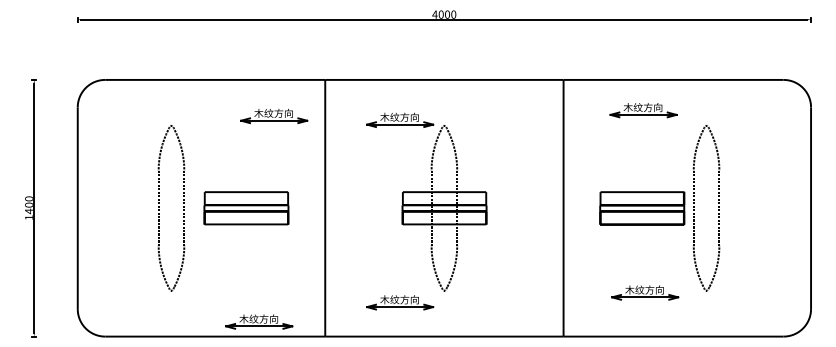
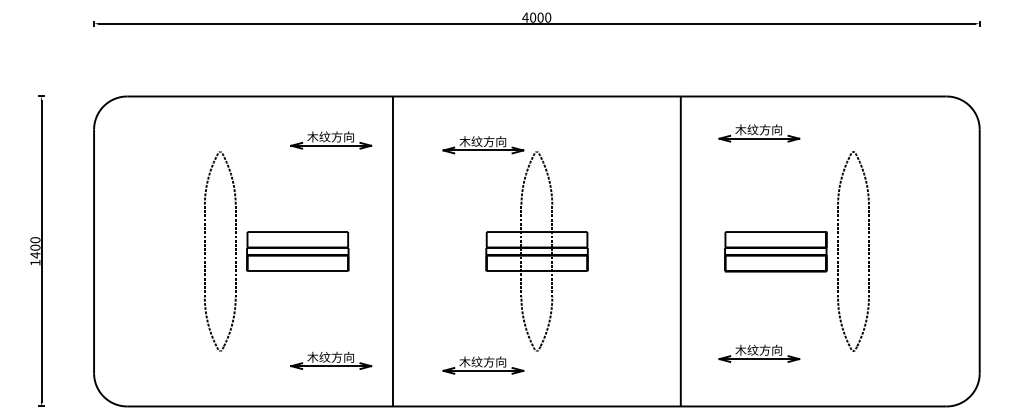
part: (643, 110) -> (759, 133), moved
part: (159, 207) -> (205, 250), moved
part: (645, 292) -> (759, 353), moved
part: (259, 321) -> (331, 360), moved

